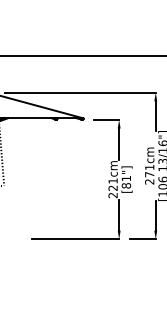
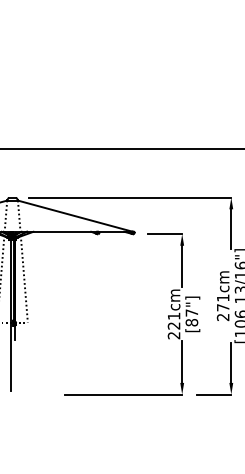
text: (126, 178) -> (191, 312), [81"] -> [87"]

